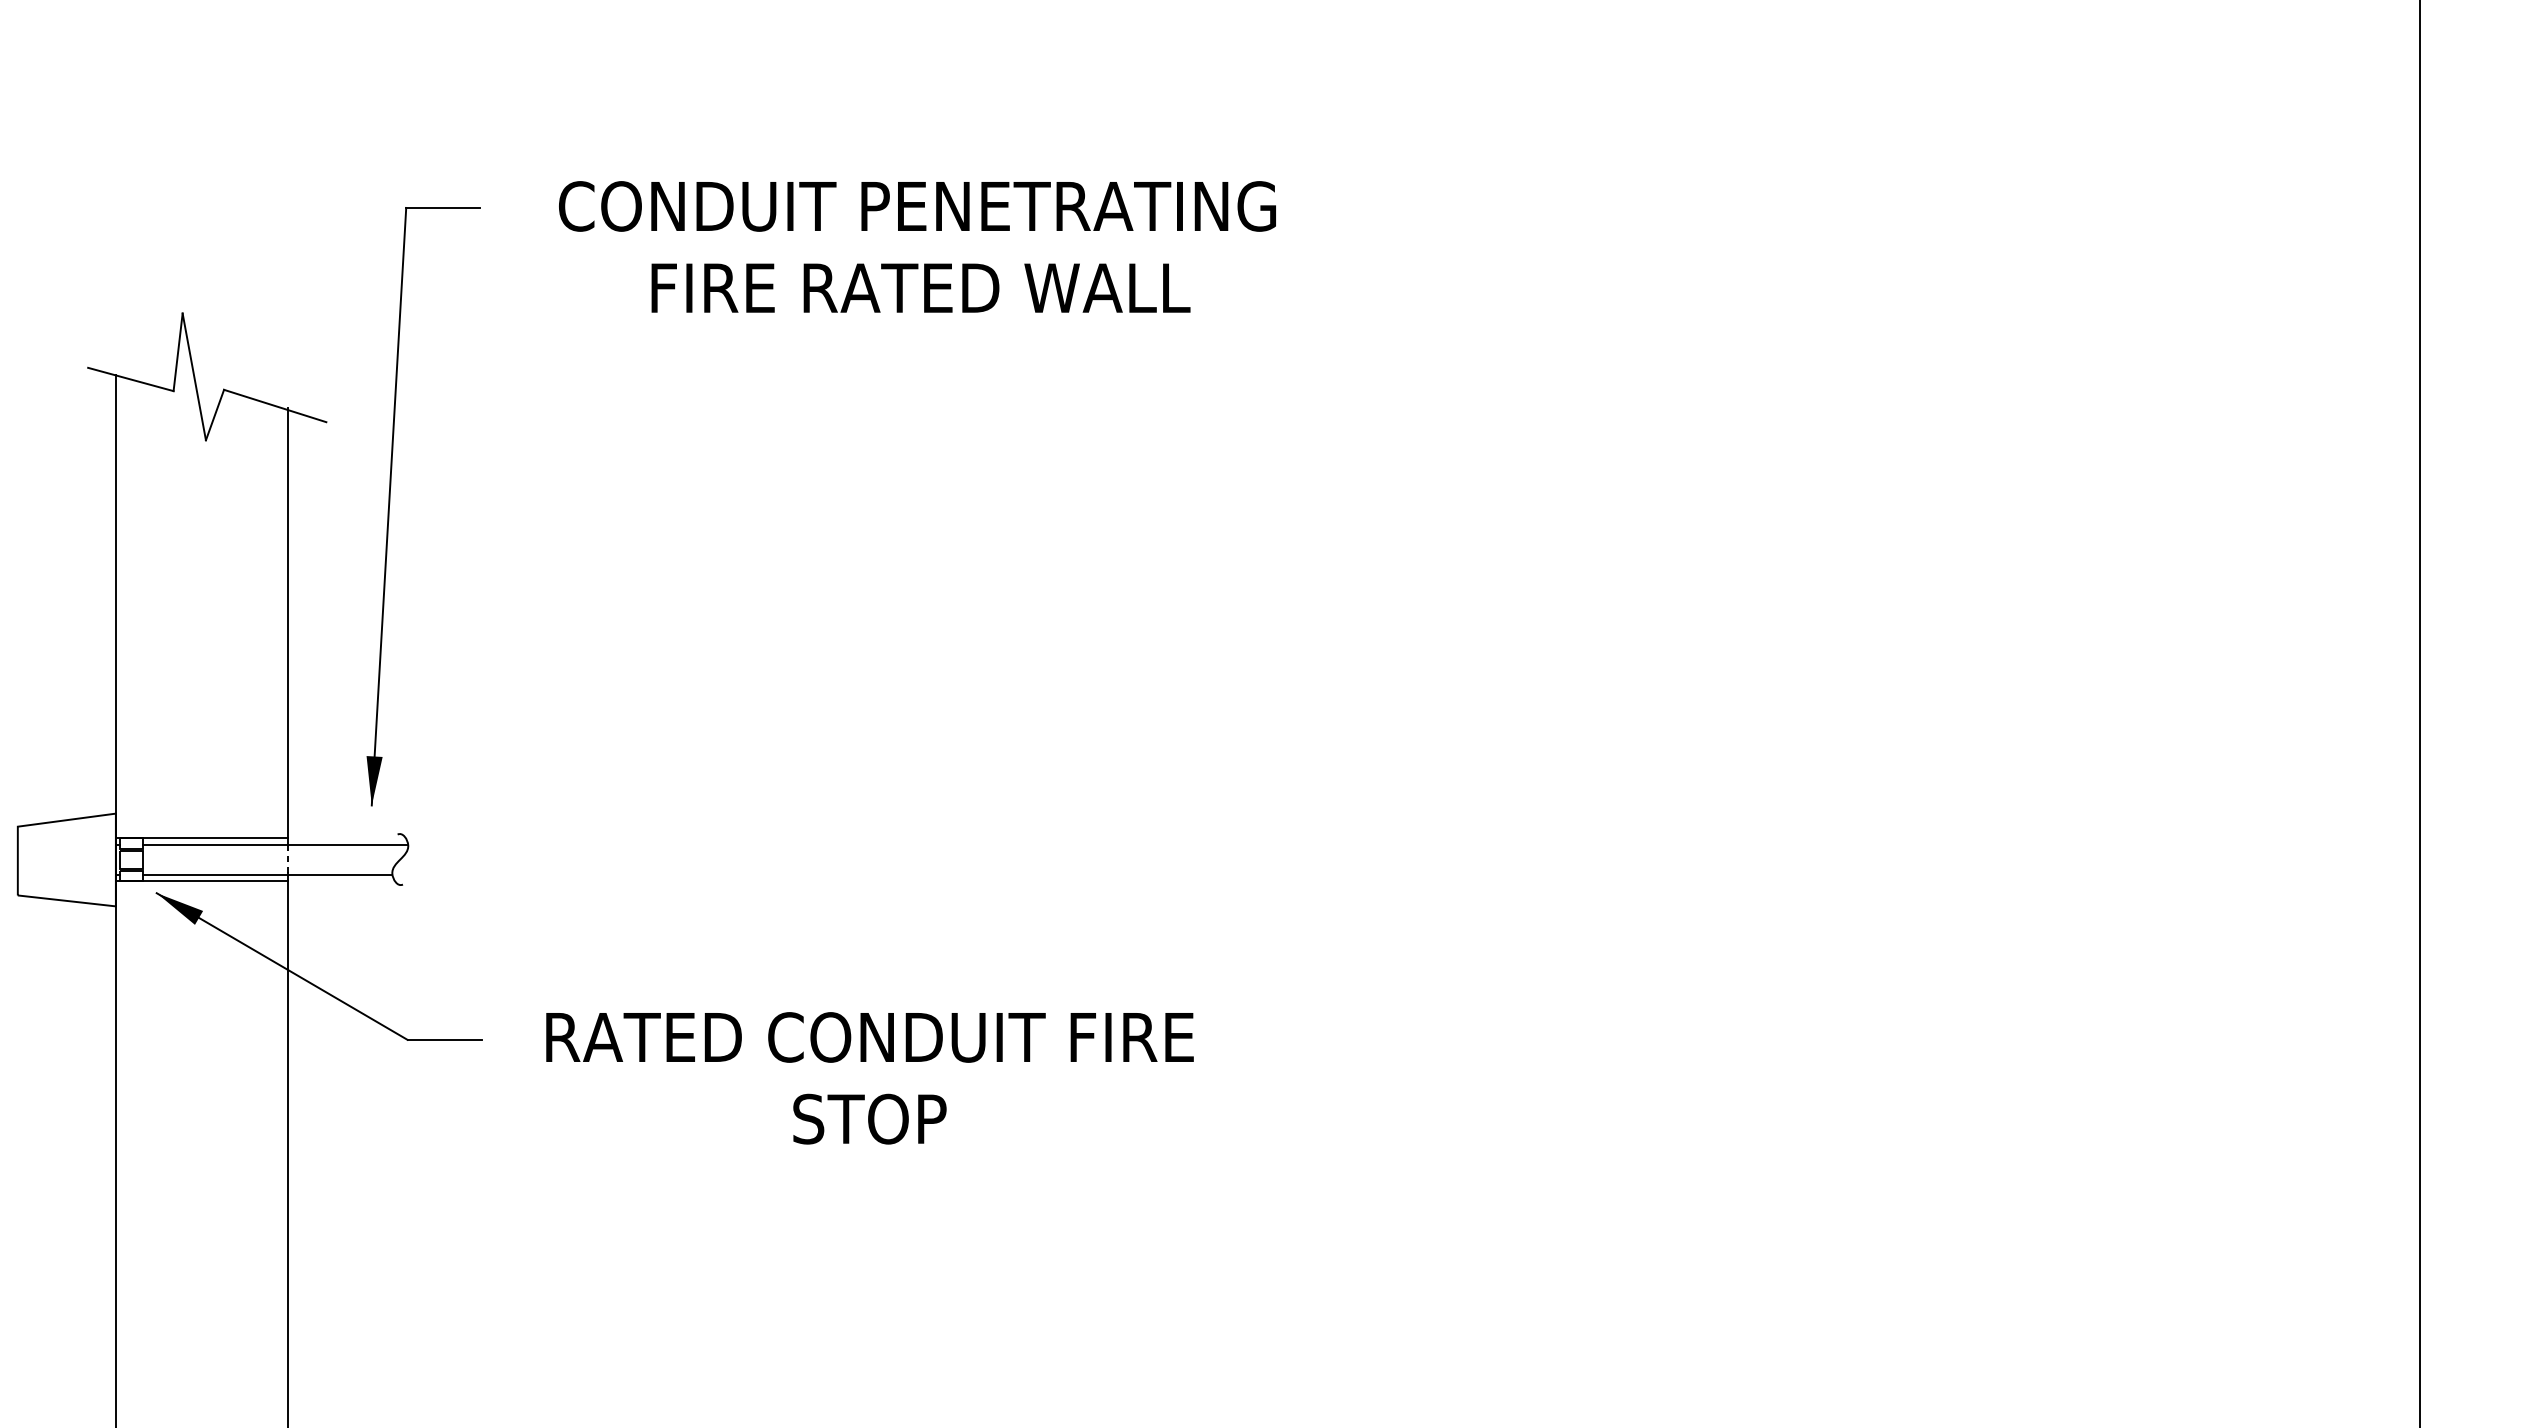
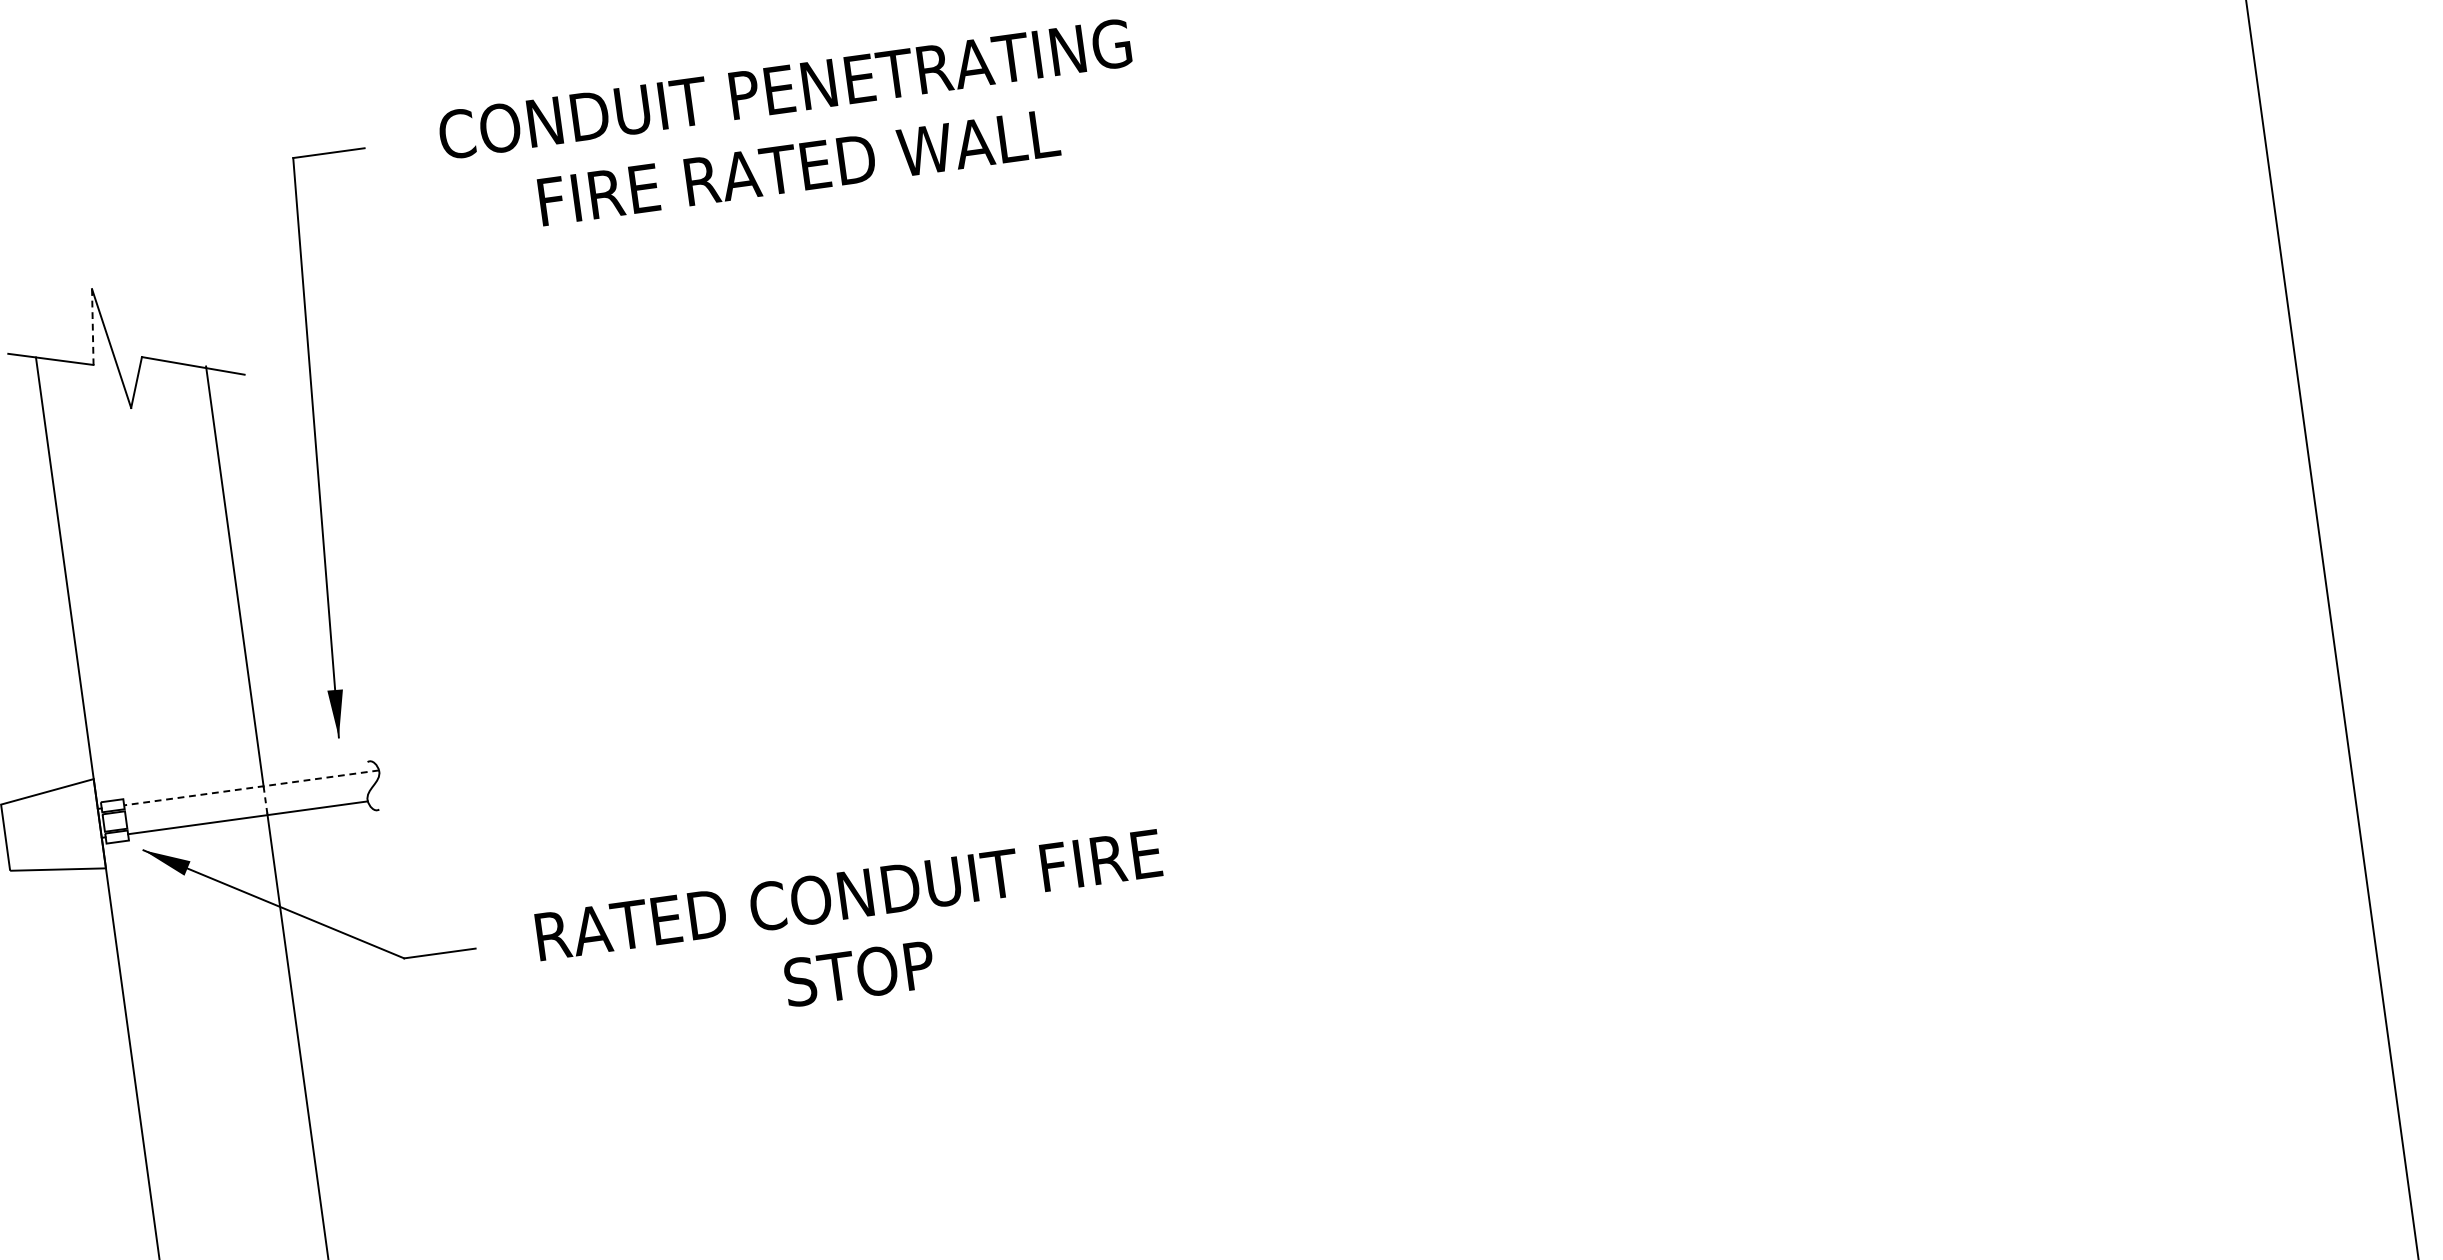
line: (178, 352) -> (93, 327), solid -> dashed
line: (201, 838) -> (179, 791), removed
line: (275, 844) -> (251, 787), solid -> dashed
line: (201, 881) -> (185, 833), removed

